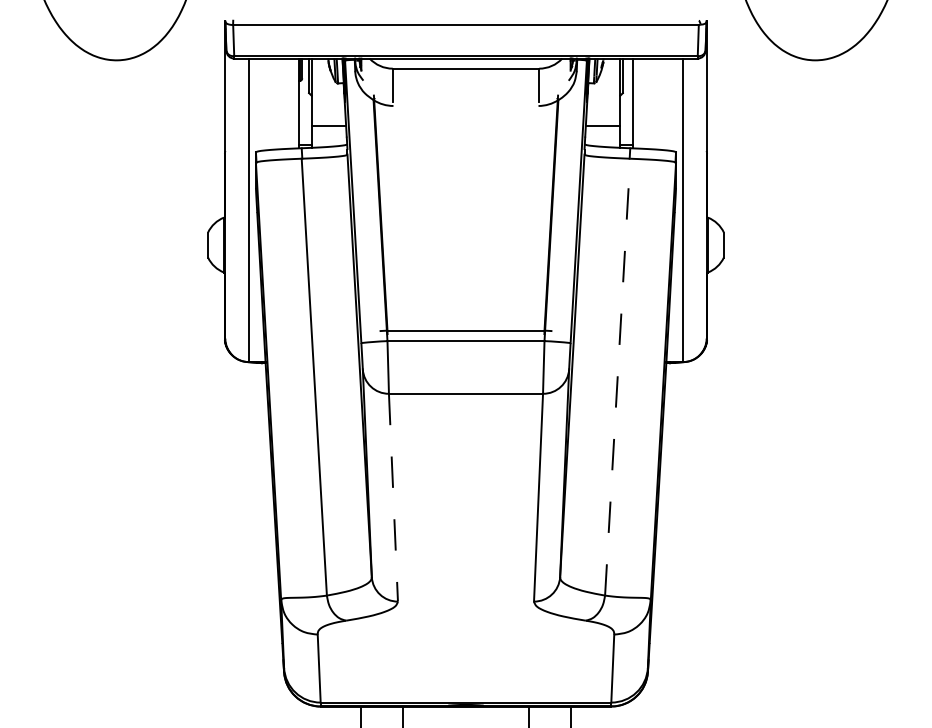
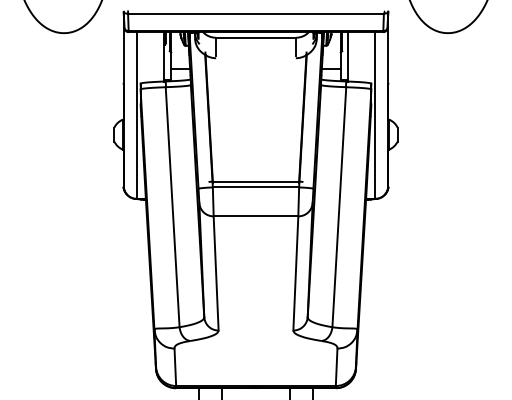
line: (617, 375) -> (339, 206), dashed -> solid
line: (394, 497) -> (216, 273), dashed -> solid

